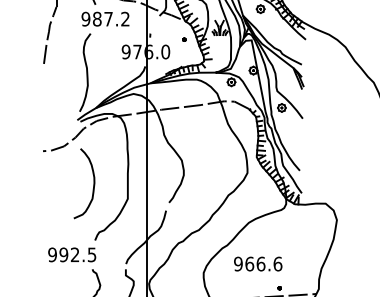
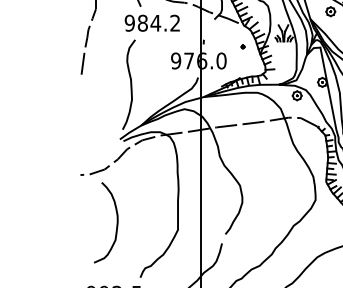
text: (108, 19) -> (155, 23), 987.2 -> 984.2
curve: (93, 183) -> (116, 222), moved

